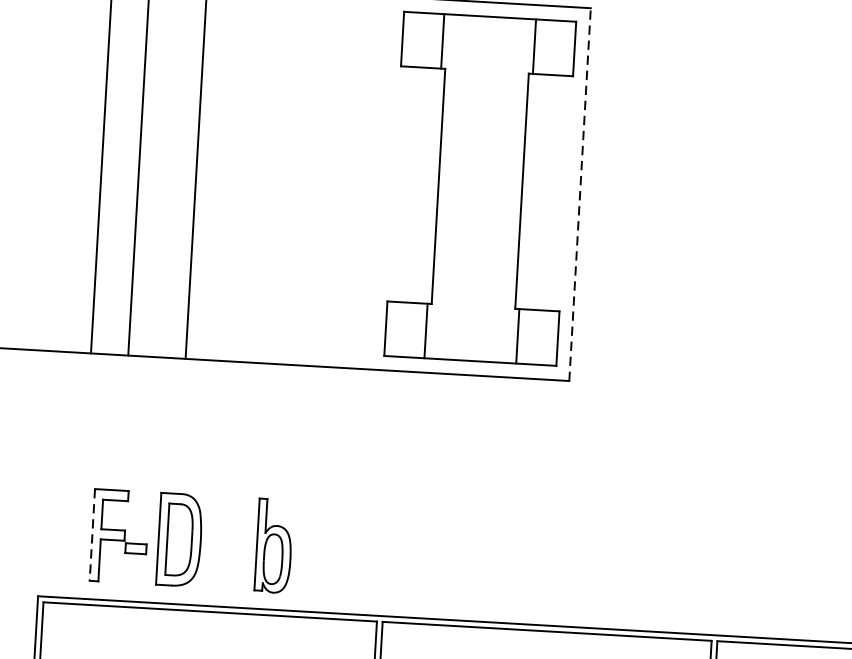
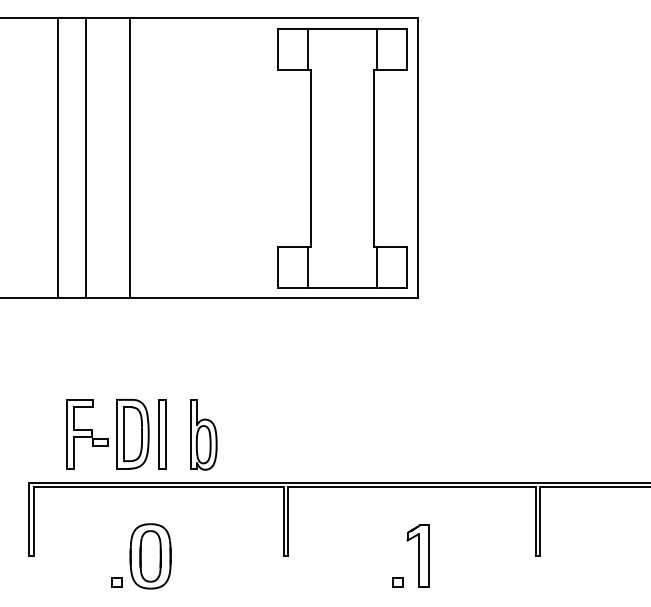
line: (579, 193) -> (417, 157), dashed -> solid
line: (92, 535) -> (67, 434), dashed -> solid
part: (219, 542) -> (162, 434), added

